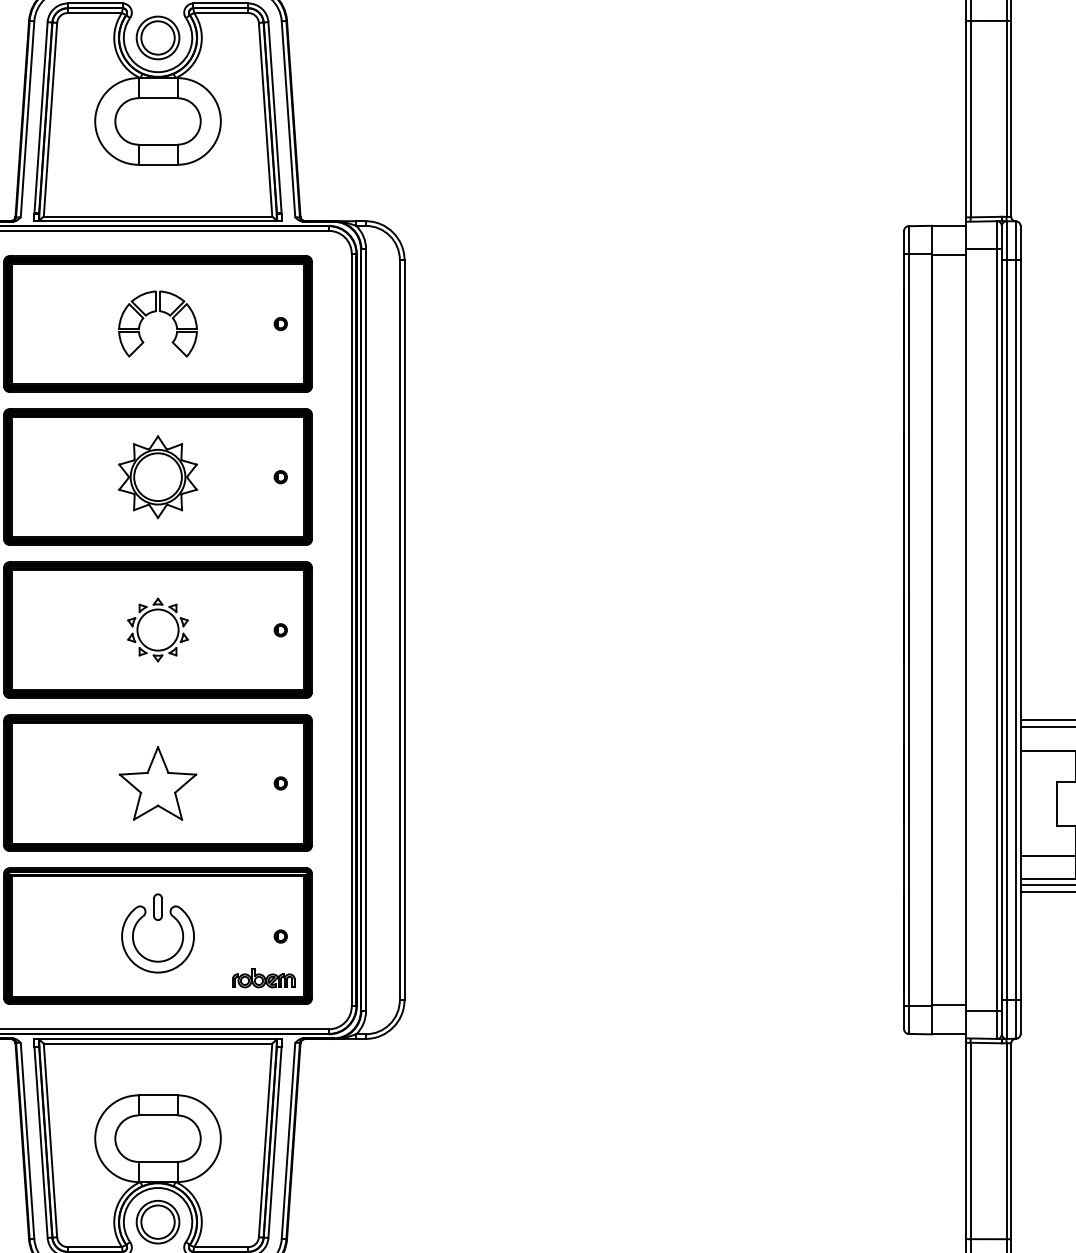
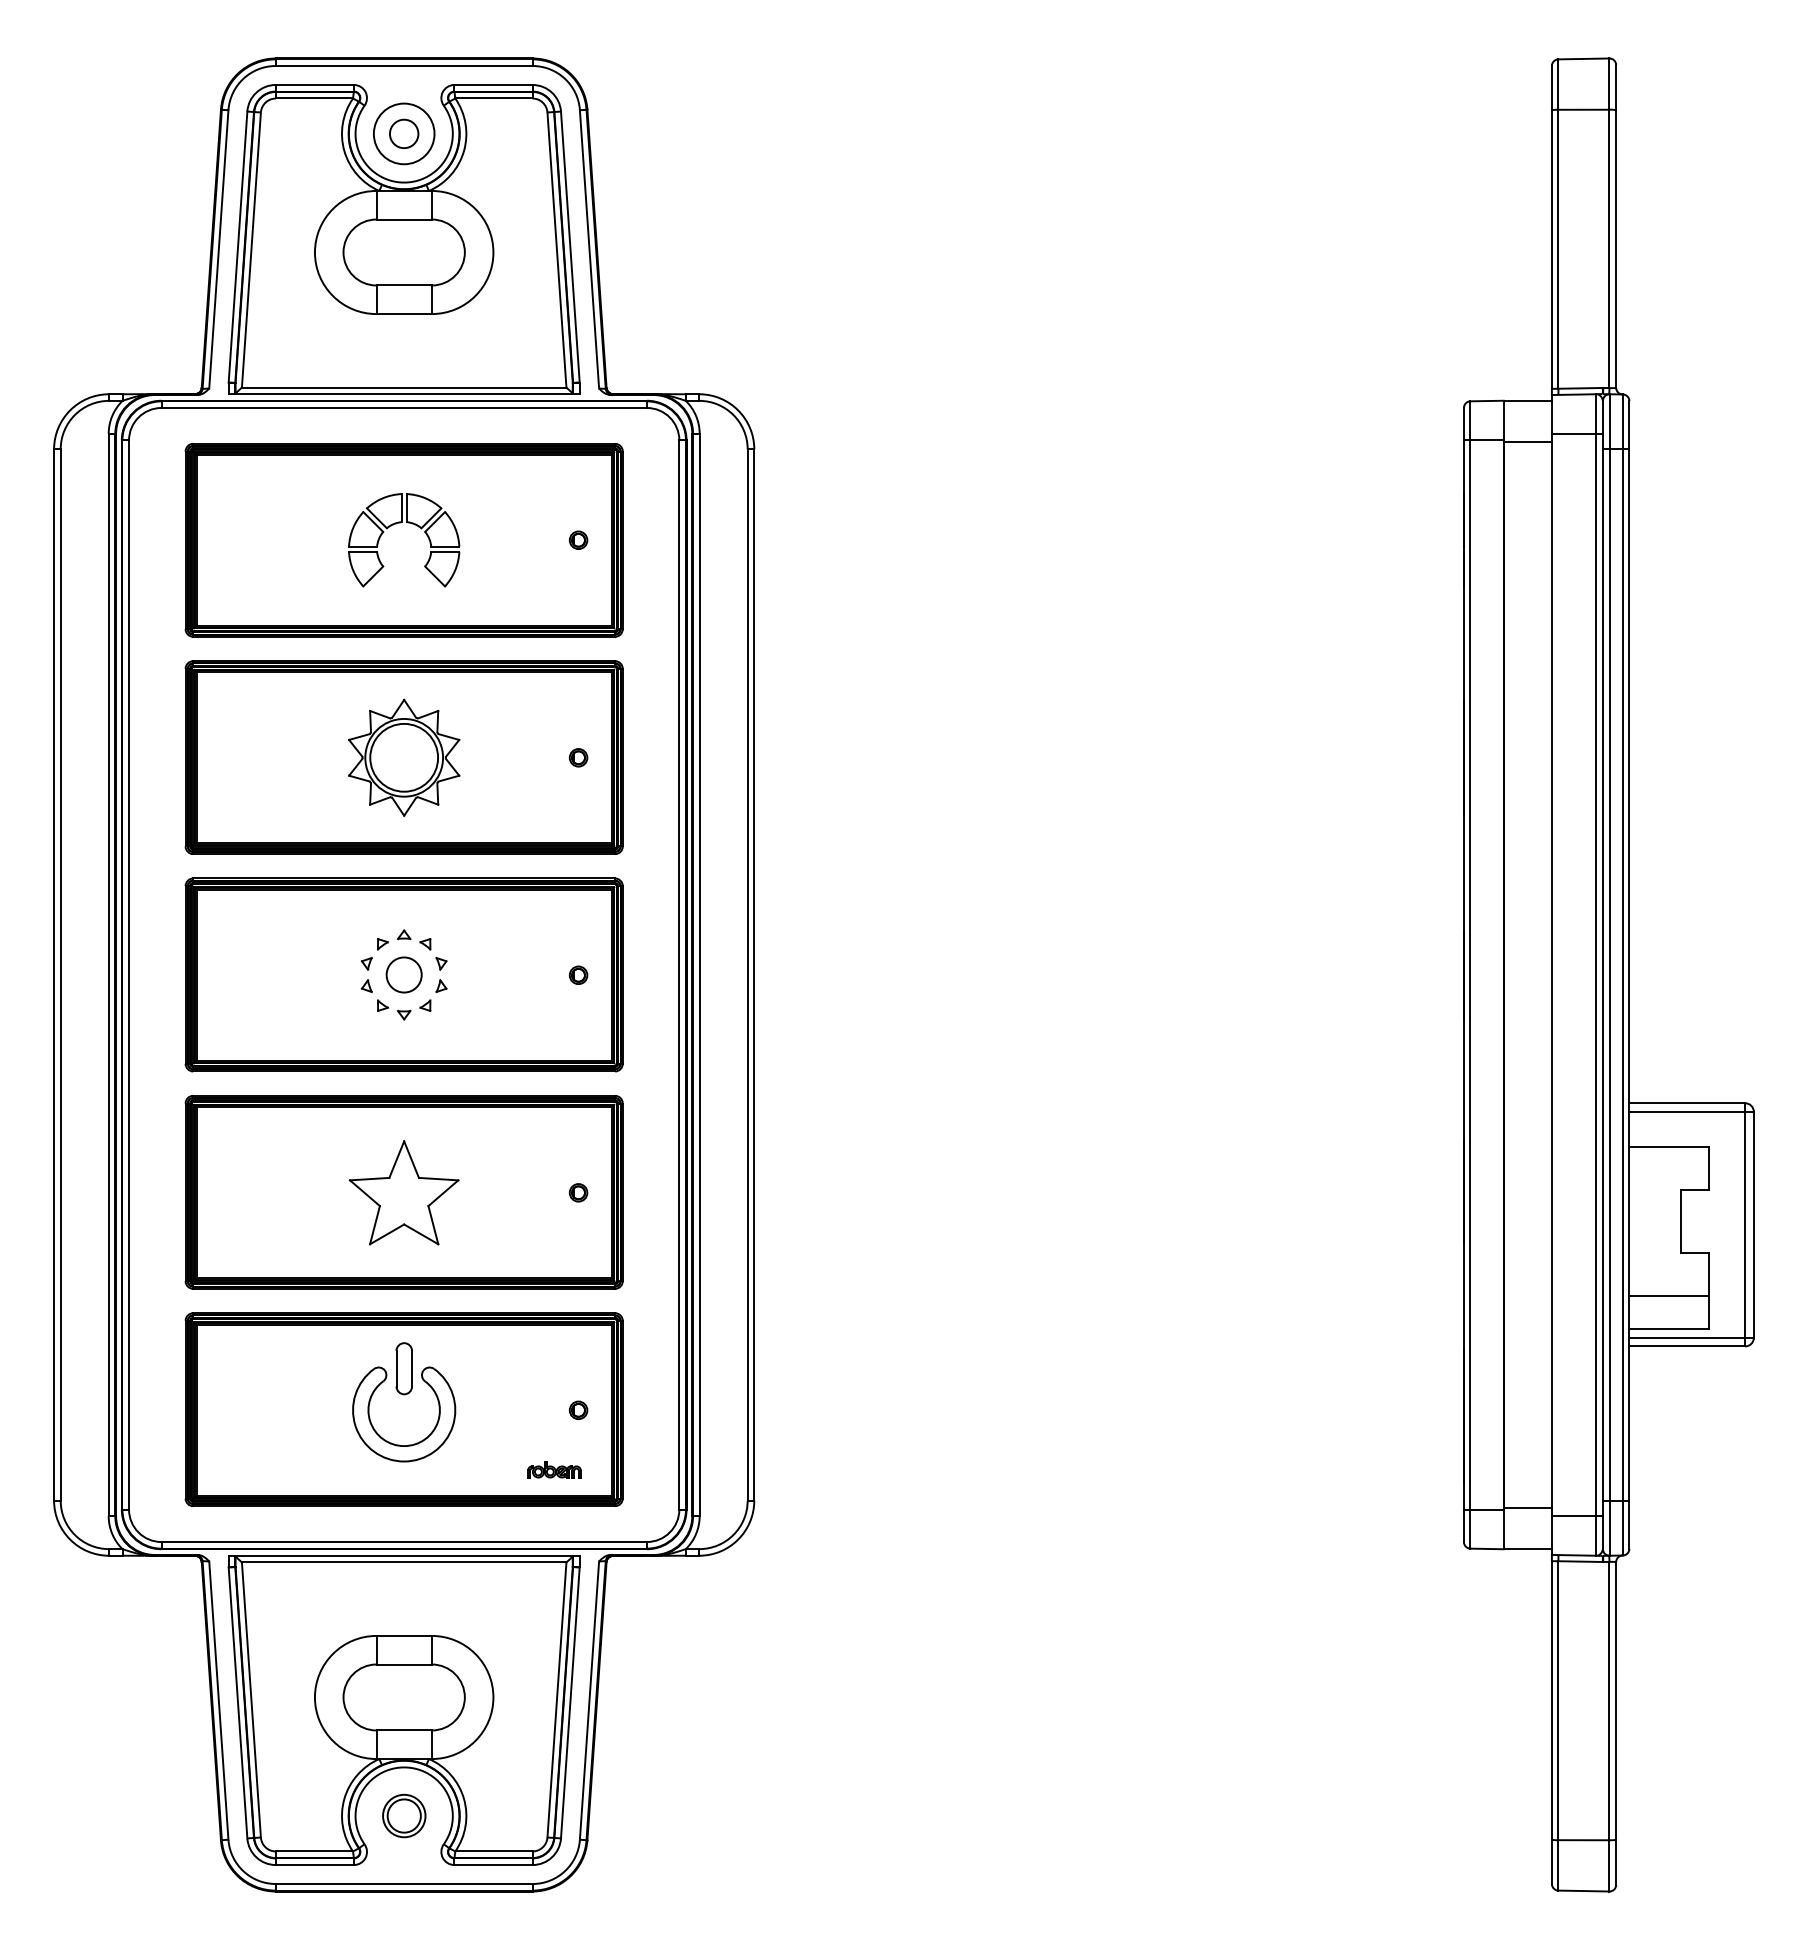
circle: (157, 37) -> (403, 133), size x0.6
circle: (157, 629) -> (403, 974), size x0.6
part: (157, 907) -> (403, 1368), size x1.4
part: (263, 978) -> (554, 1469), size x0.6
part: (158, 1221) -> (404, 1815), size x0.7

